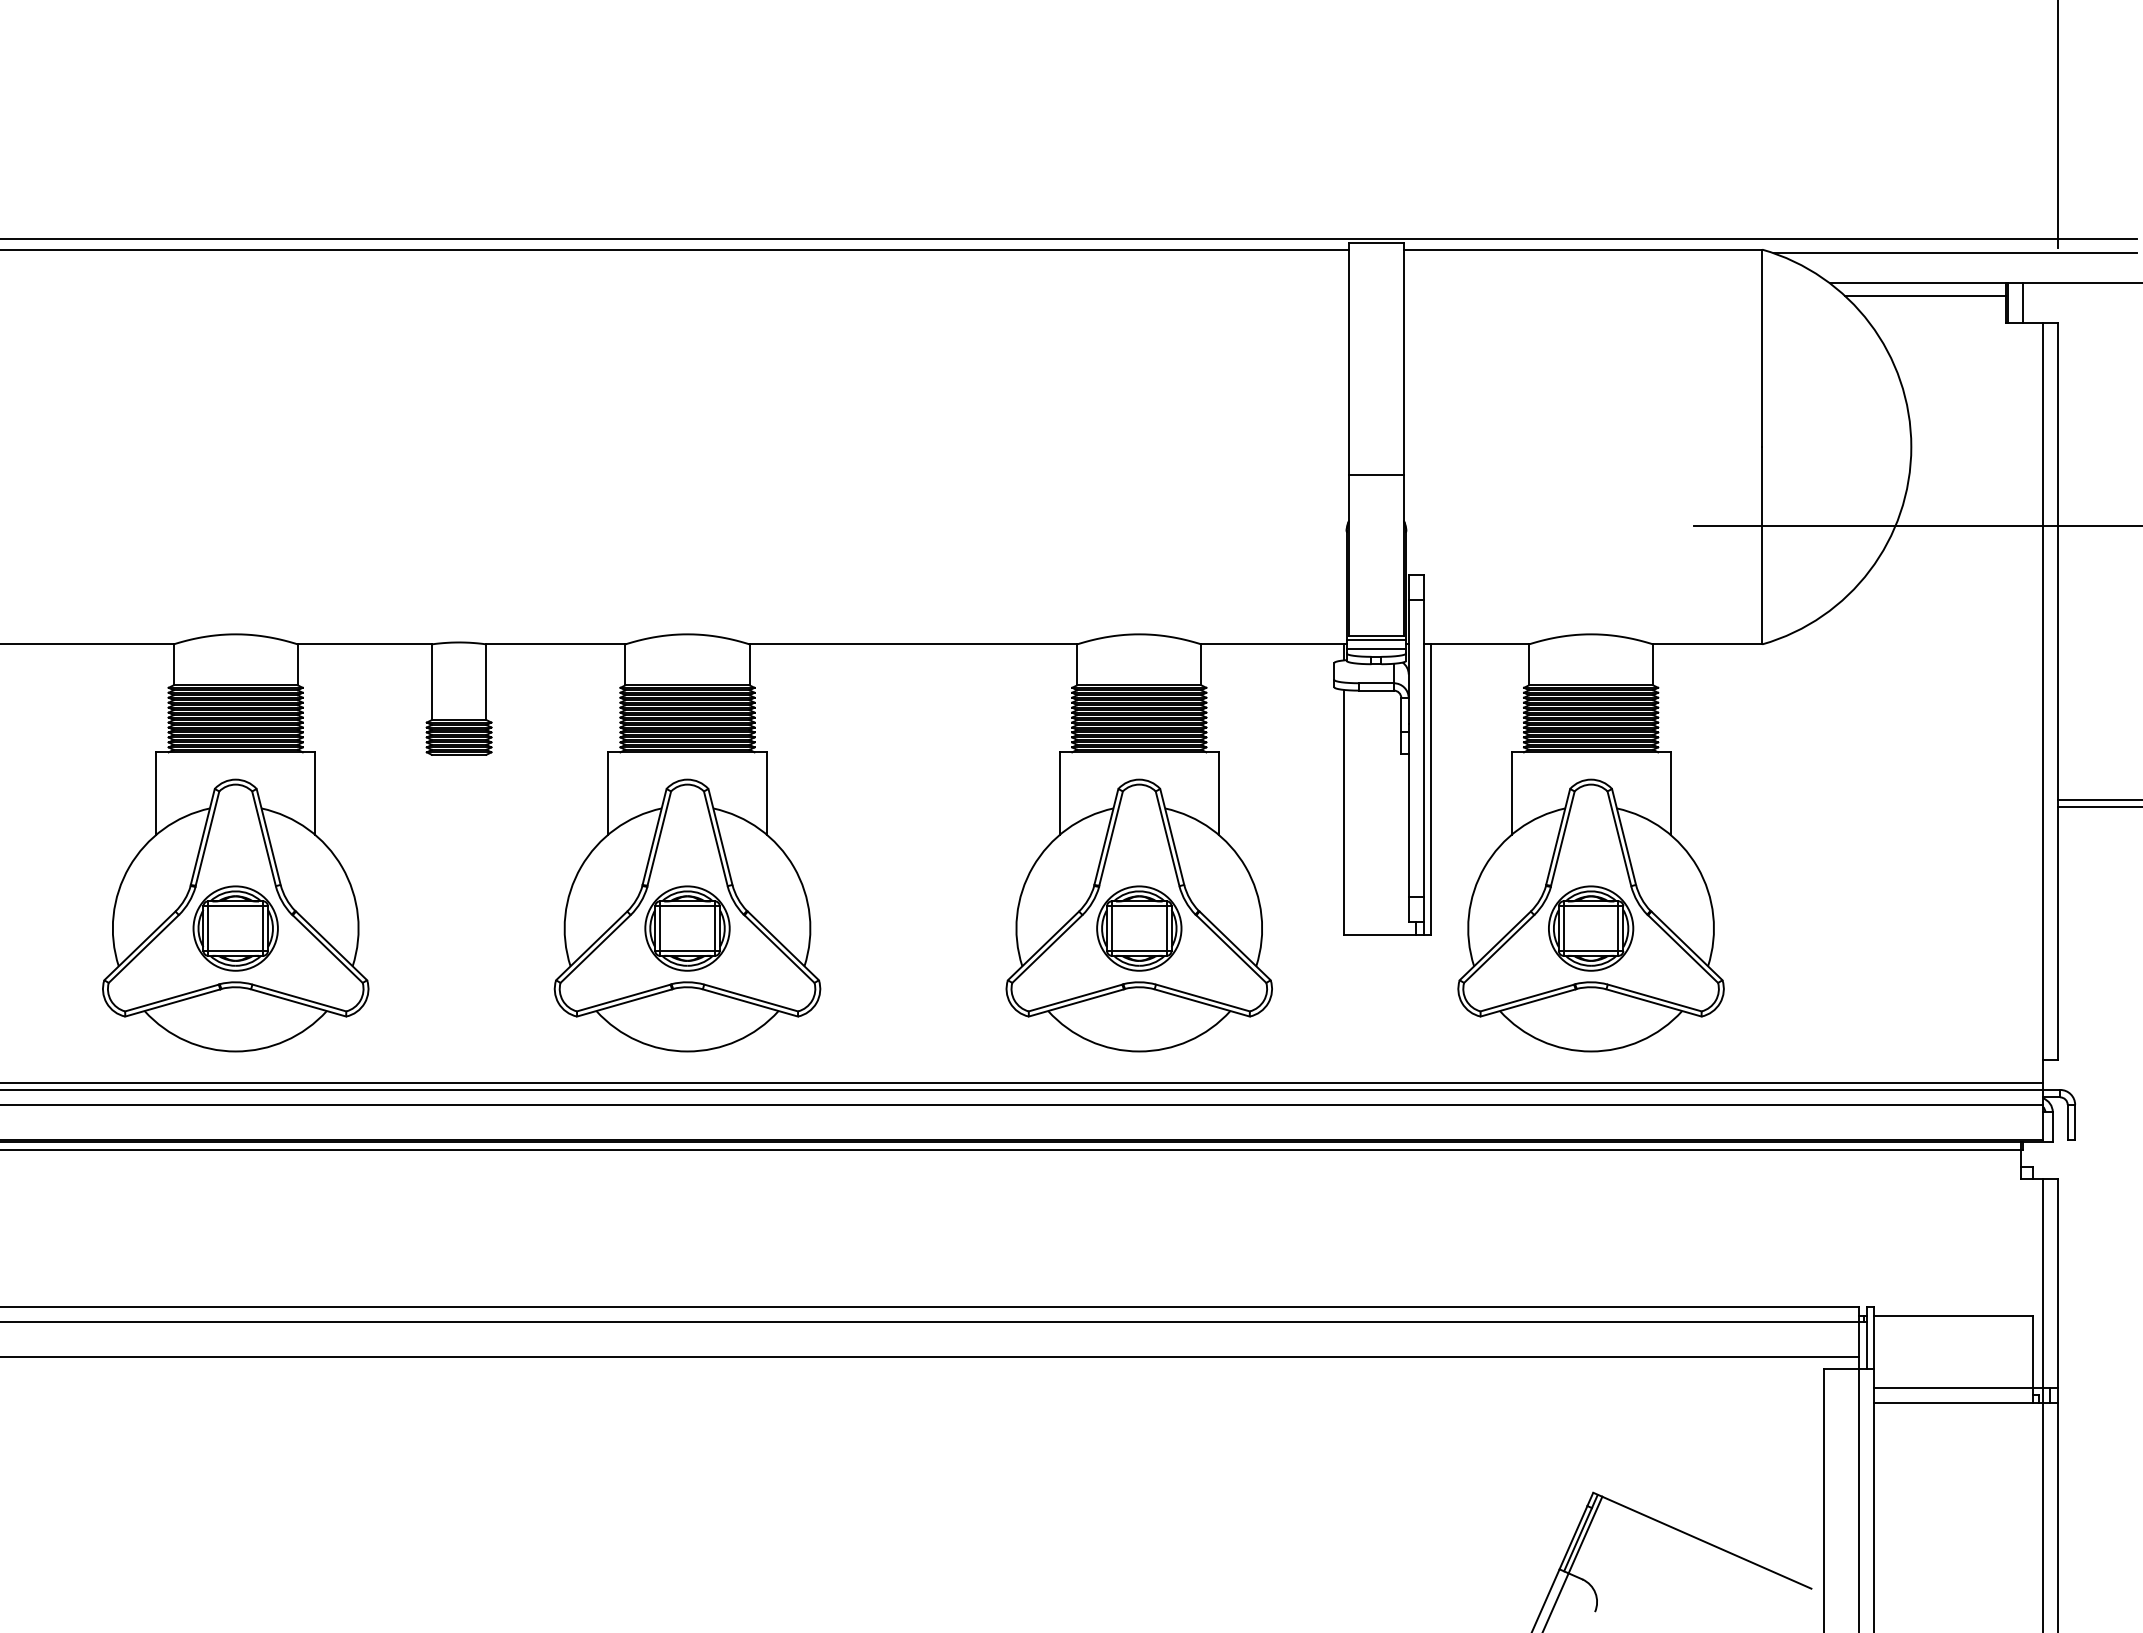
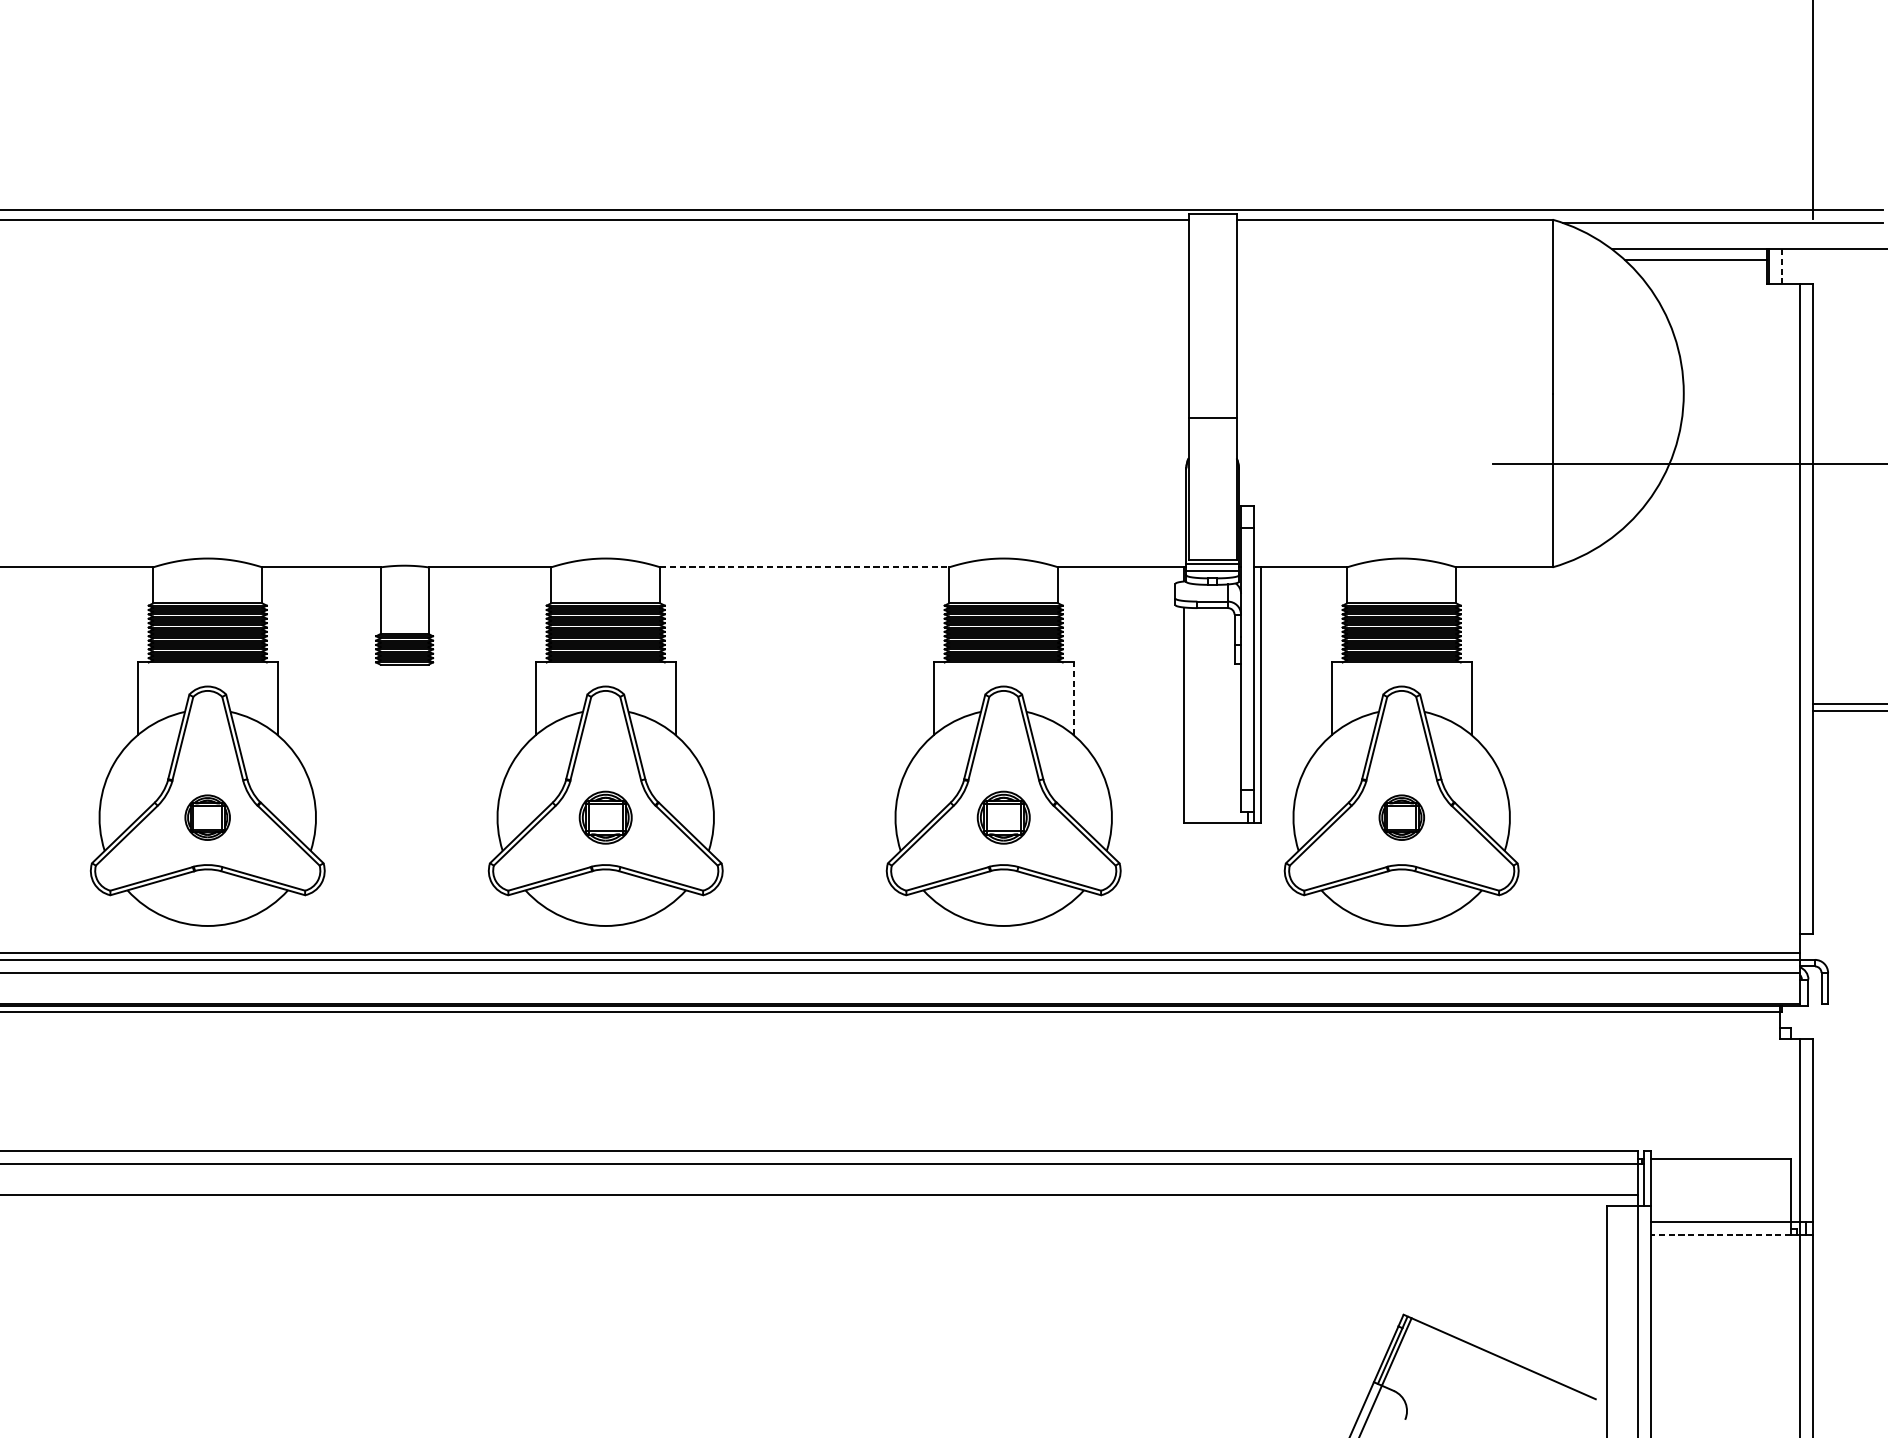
line: (2023, 303) -> (1782, 267), solid -> dashed
line: (913, 644) -> (804, 567), solid -> dashed
line: (1218, 793) -> (1073, 698), solid -> dashed
part: (235, 928) -> (207, 817), size x0.6
part: (687, 928) -> (605, 817), size x0.7
part: (1139, 928) -> (1003, 817), size x0.7
part: (1591, 928) -> (1402, 817), size x0.6
line: (1953, 1402) -> (1720, 1235), solid -> dashed

